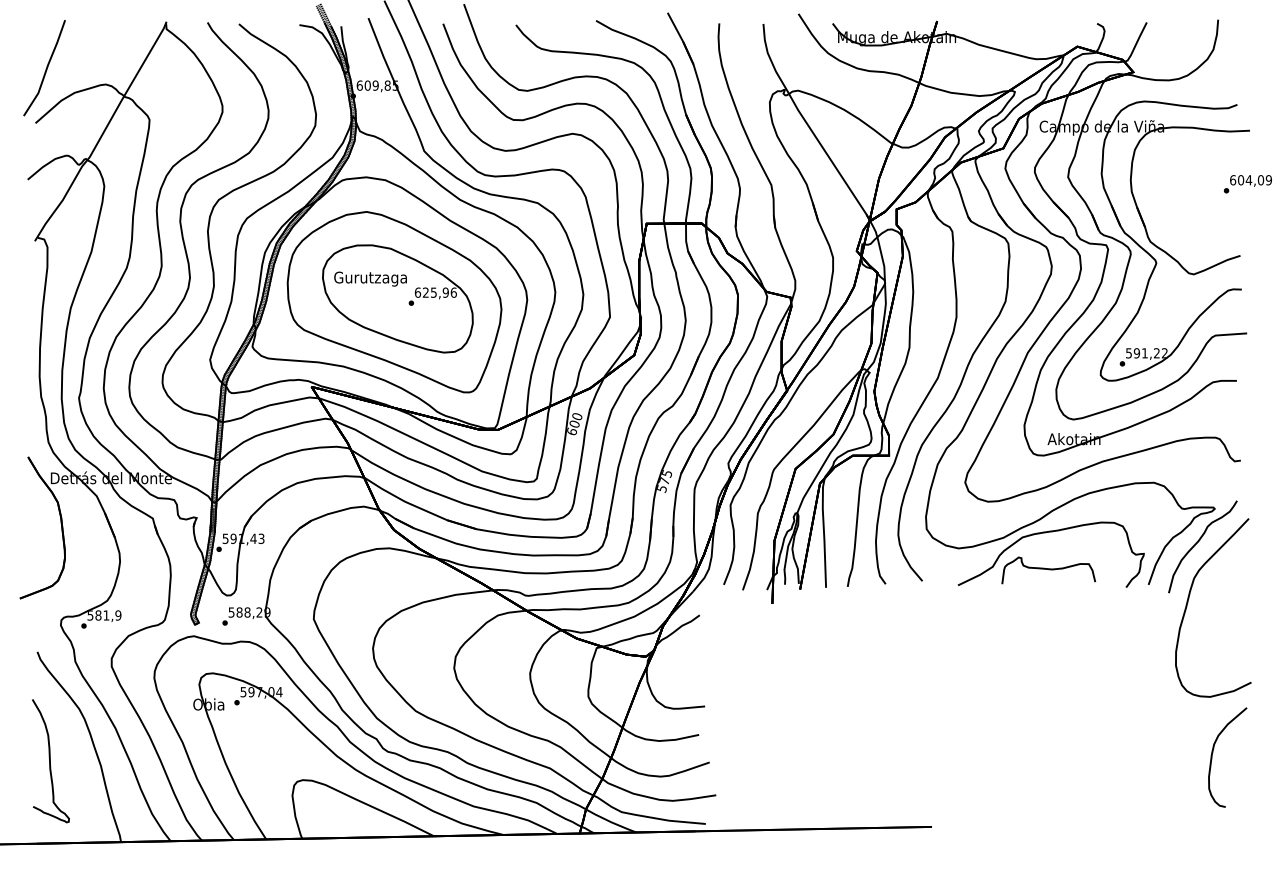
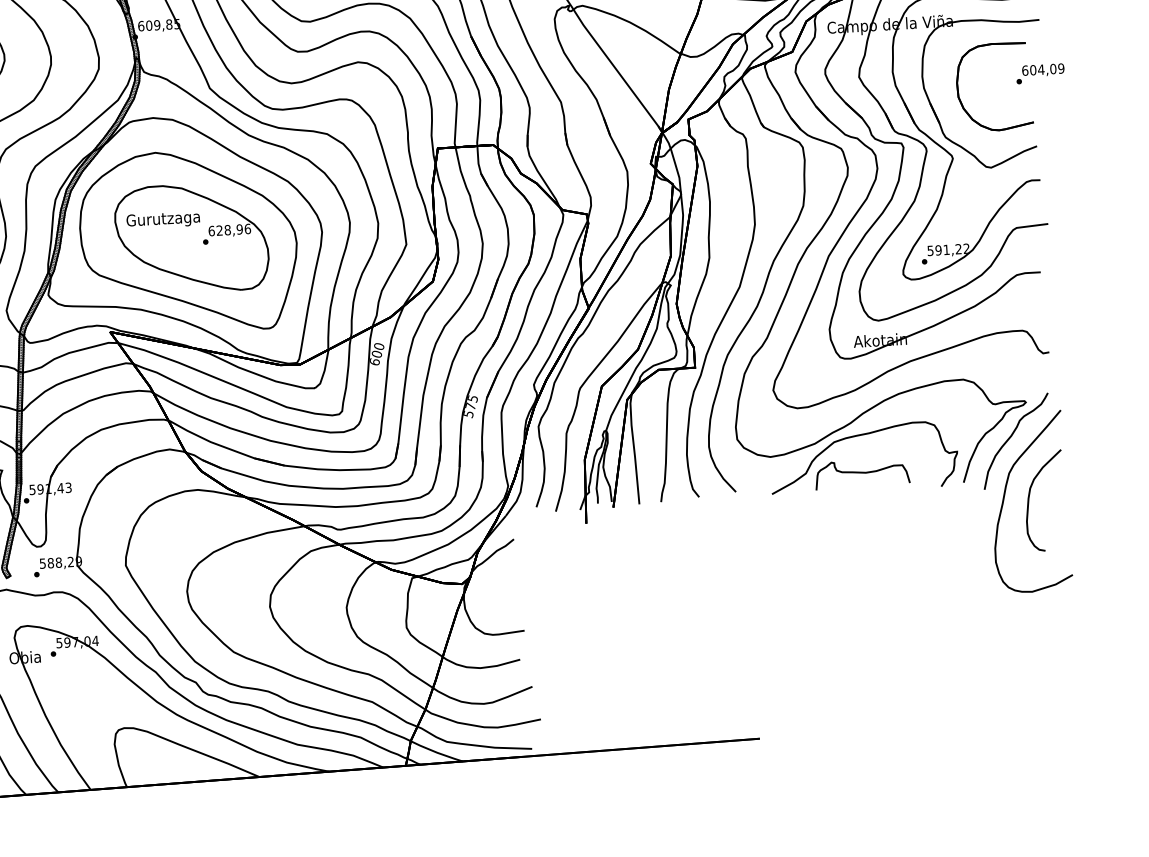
part: (1166, 194) -> (959, 88), added
text: (433, 292) -> (227, 229), 625,96 -> 628,96
curve: (1213, 752) -> (1030, 496), moved

